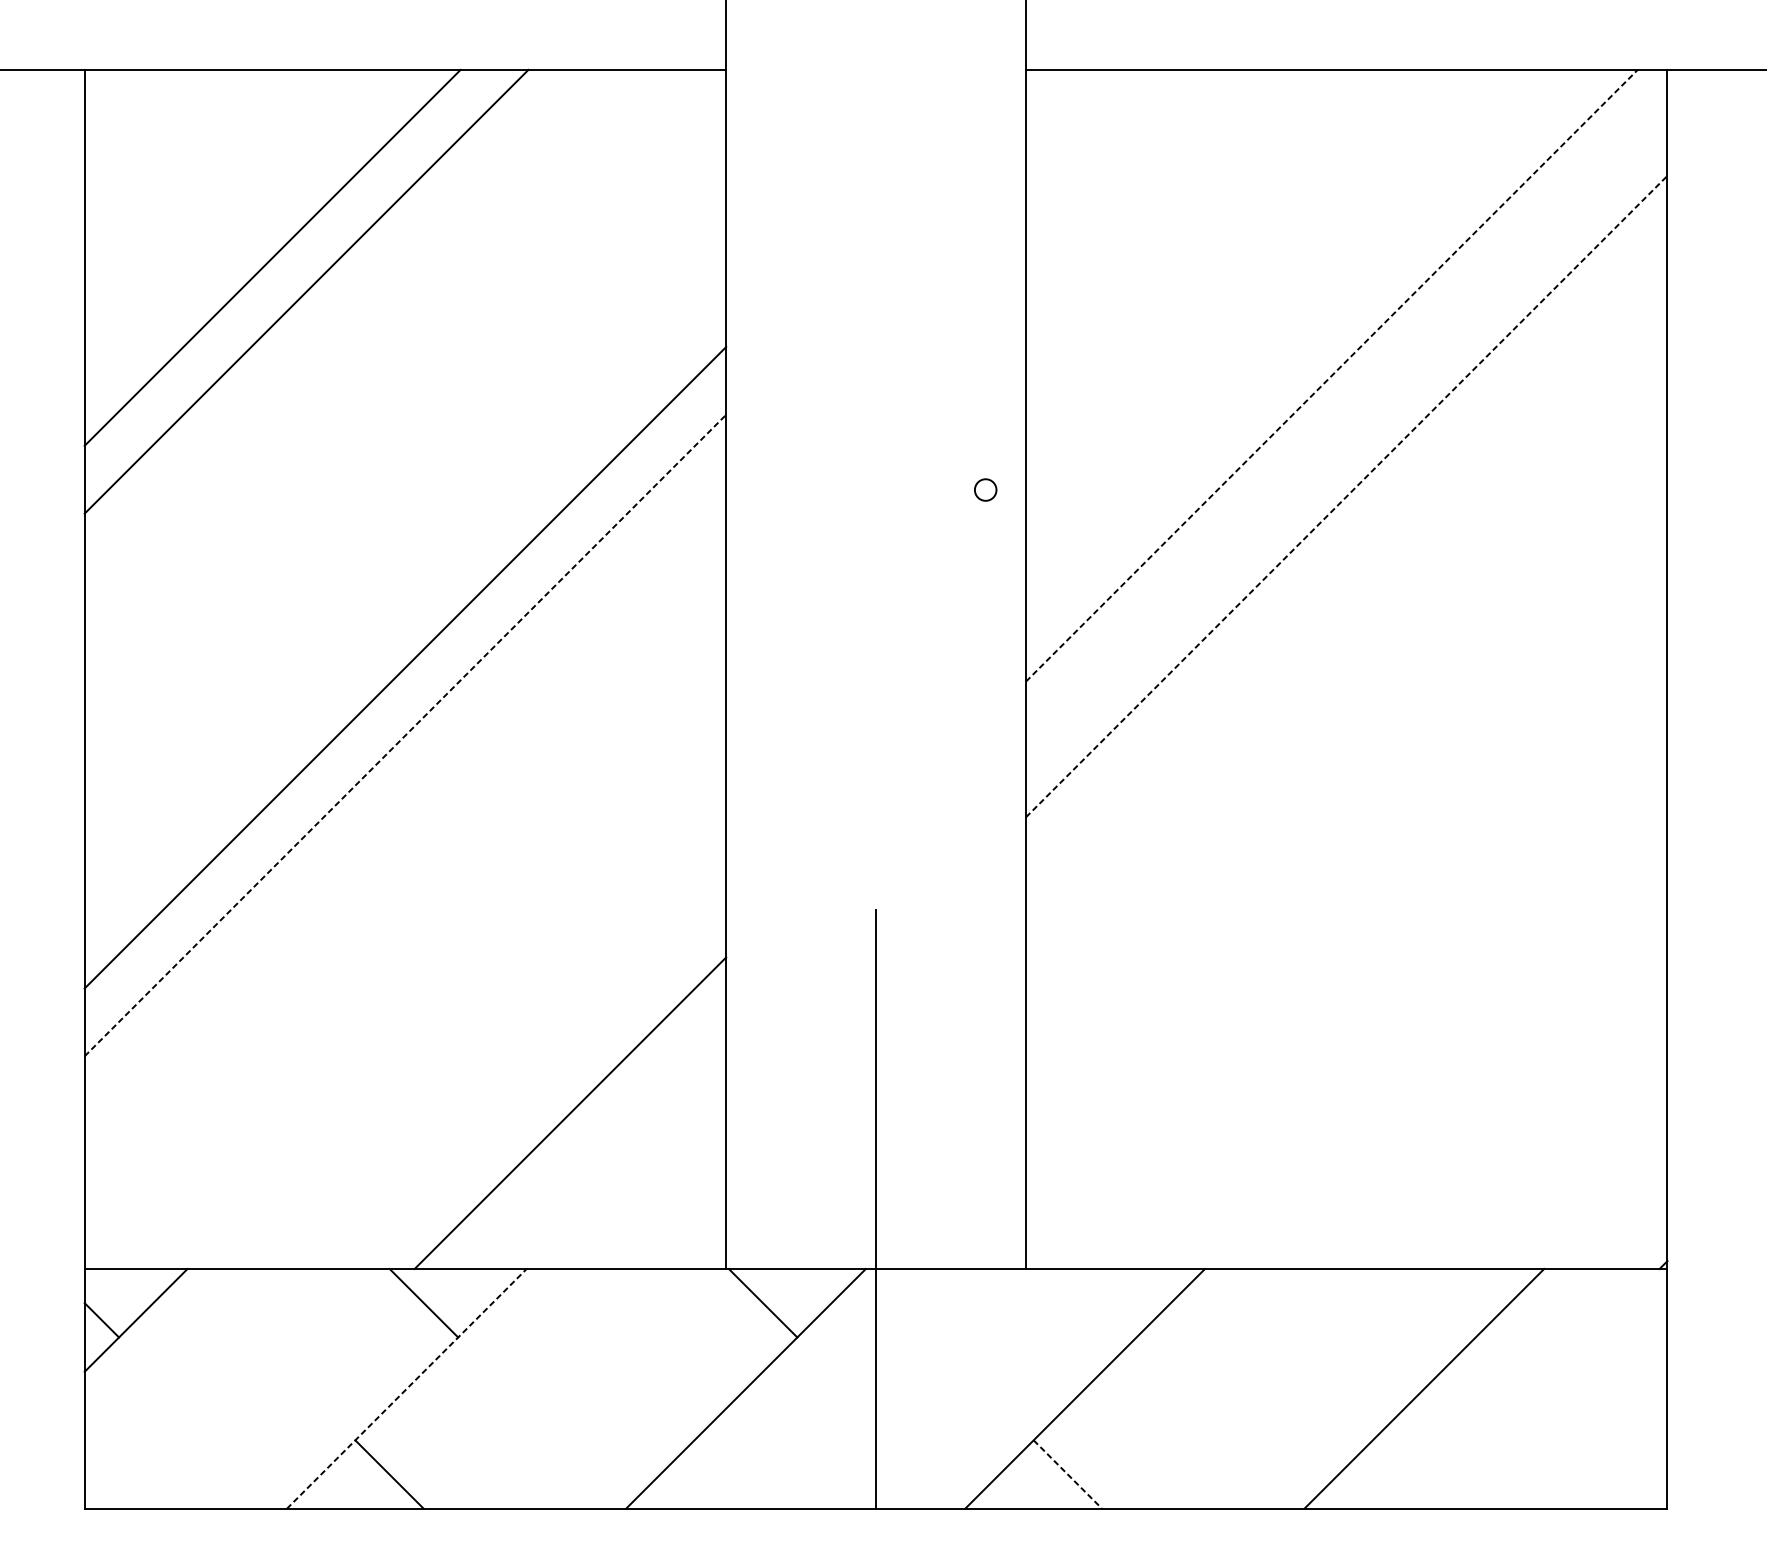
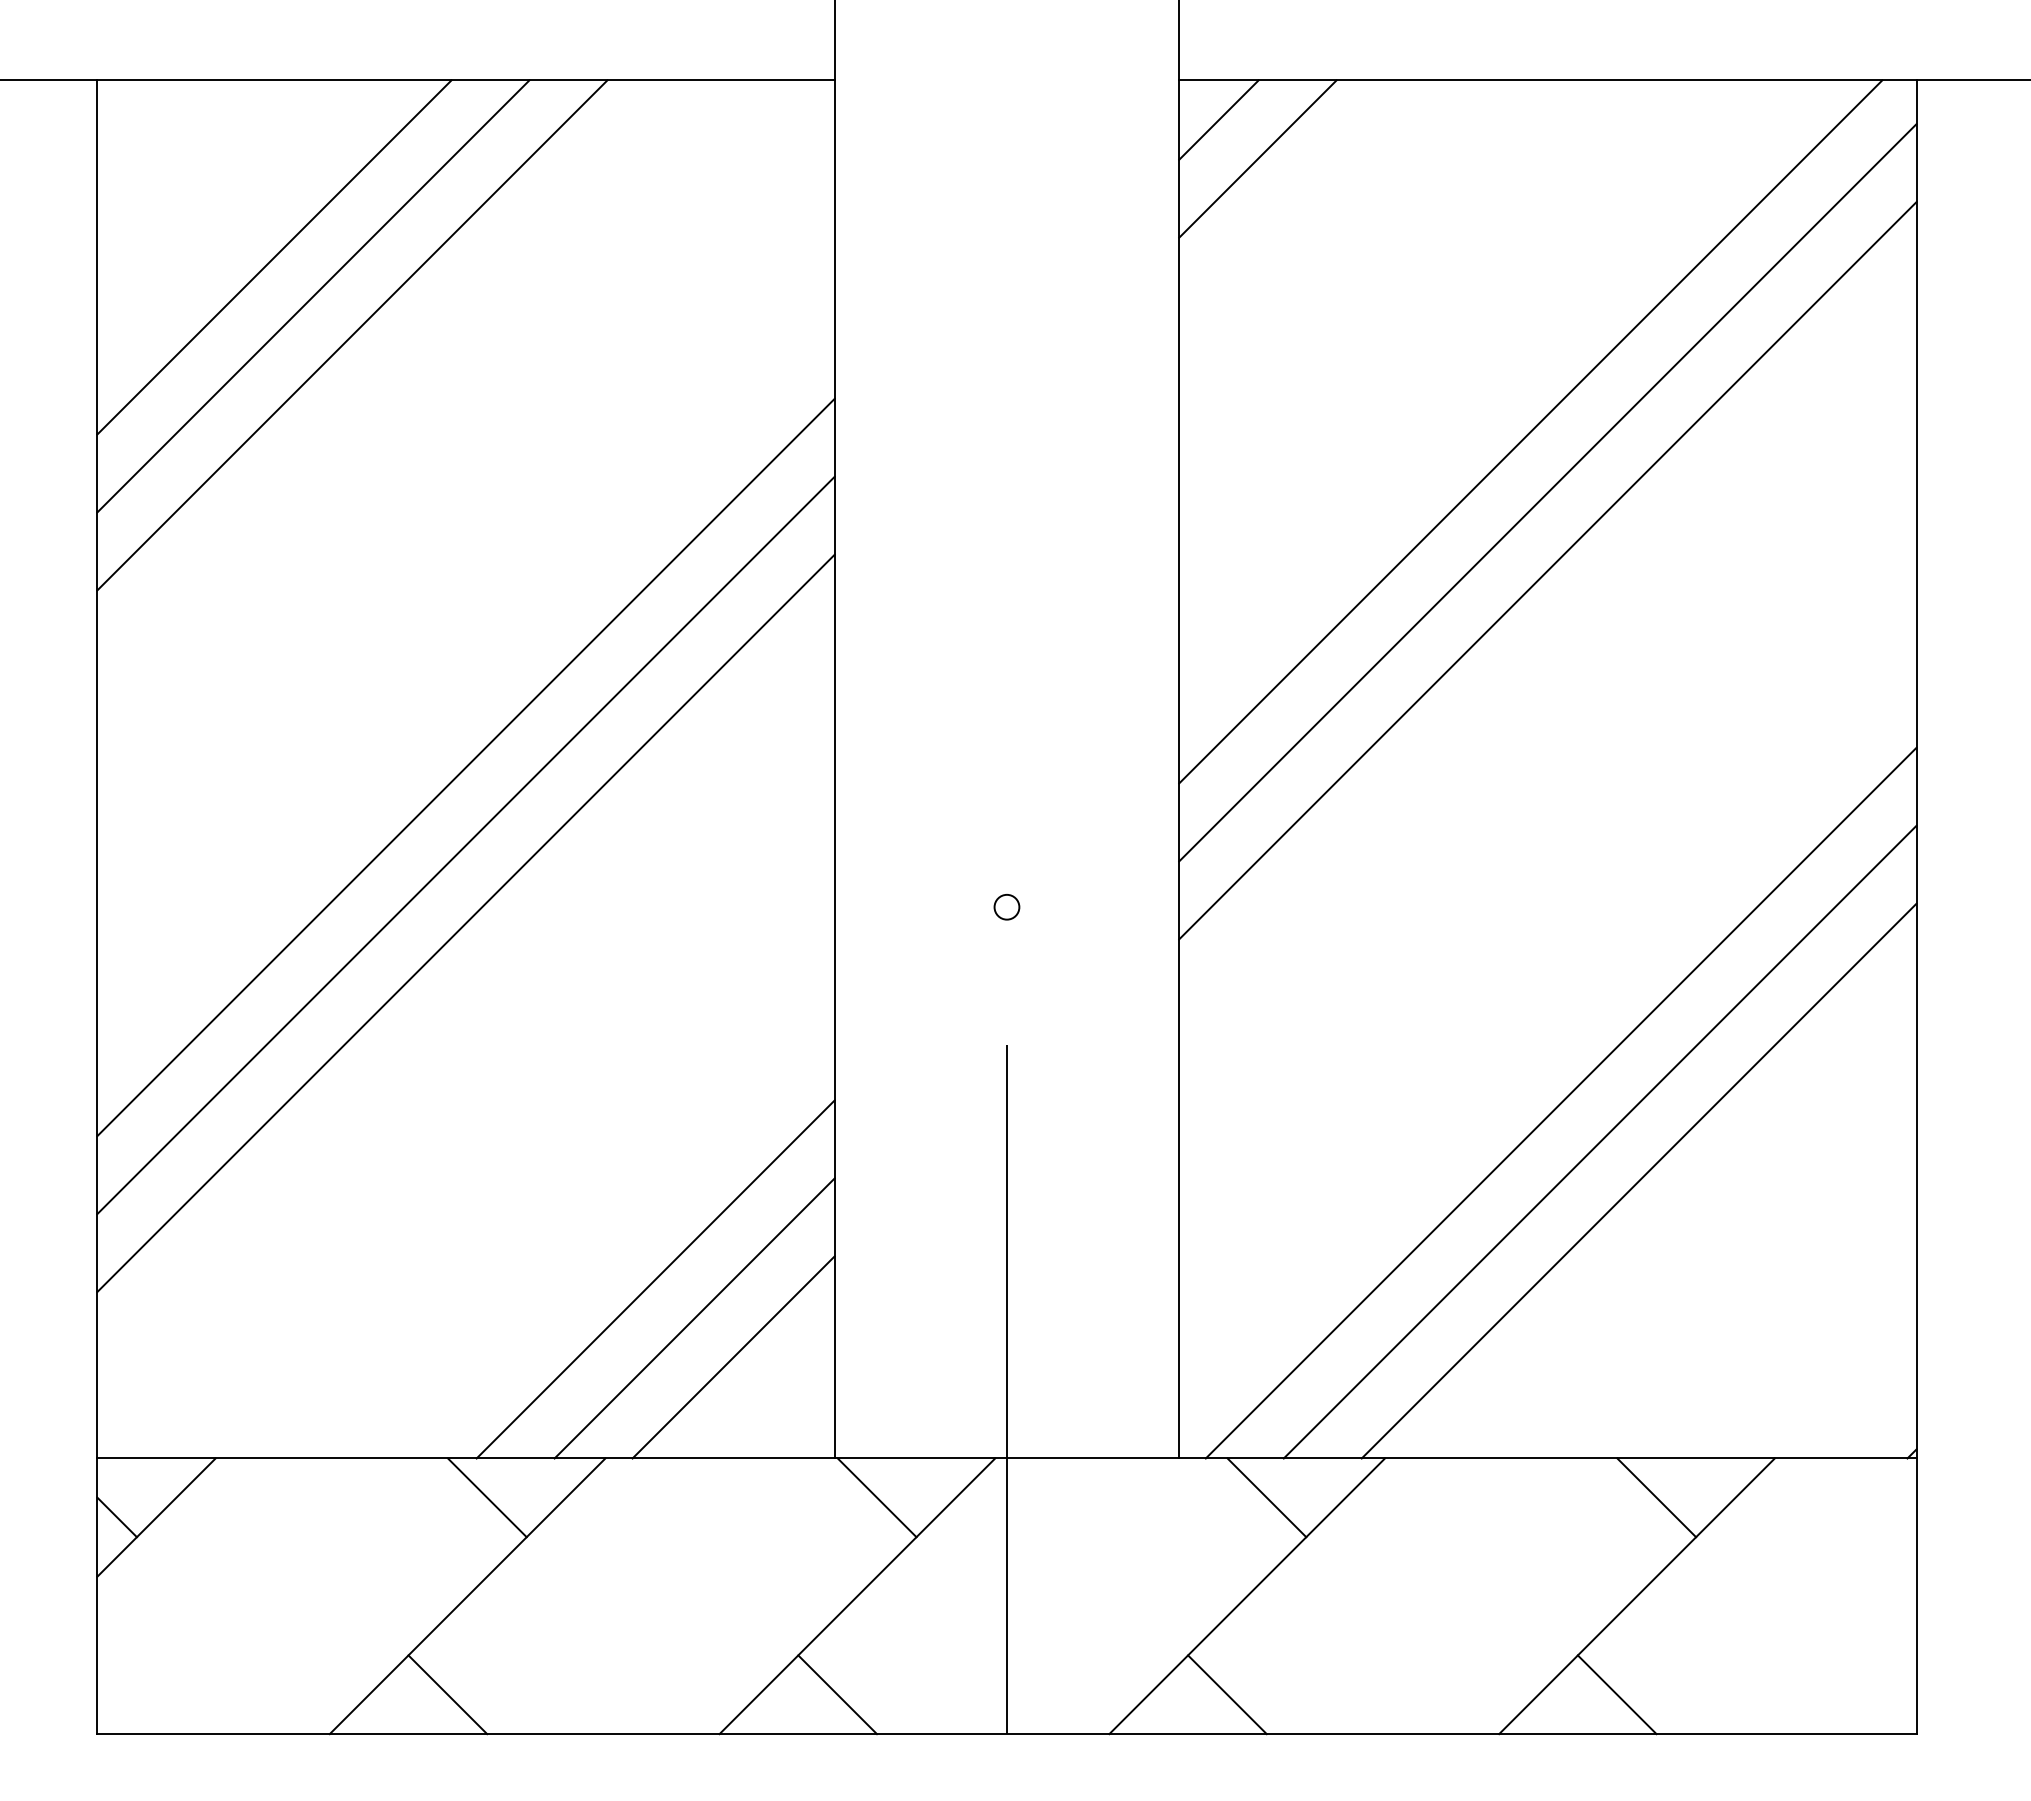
line: (1060, 103) -> (1218, 119), added
line: (1094, 137) -> (1257, 158), added
line: (238, 224) -> (274, 257), added
line: (1332, 375) -> (1531, 431), dashed -> solid
line: (1346, 428) -> (1547, 492), added
circle: (985, 490) -> (1006, 907), moved
line: (1347, 496) -> (1548, 570), dashed -> solid
line: (405, 735) -> (466, 845), dashed -> solid
line: (404, 803) -> (465, 923), added
line: (1357, 959) -> (1560, 1102), added
line: (1391, 993) -> (1599, 1141), added
line: (1425, 1027) -> (1638, 1180), added
line: (604, 1147) -> (694, 1318), added
line: (638, 1181) -> (733, 1357), added
line: (1101, 1302) -> (1266, 1497), added
line: (1441, 1302) -> (1656, 1497), added
line: (406, 1389) -> (467, 1596), dashed -> solid
line: (728, 1474) -> (837, 1694), added
line: (1067, 1474) -> (1227, 1694), dashed -> solid
line: (1406, 1474) -> (1616, 1694), added

